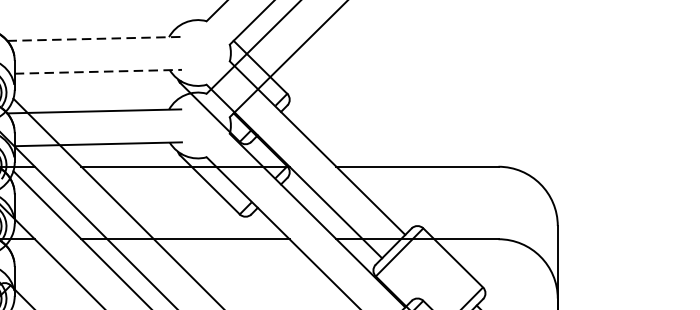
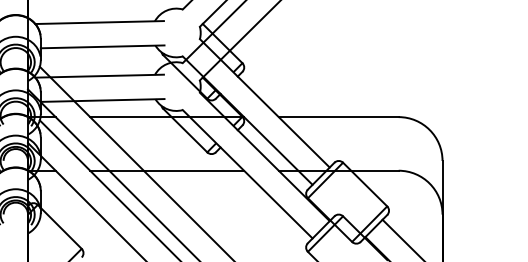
line: (95, 38) -> (100, 22), dashed -> solid
line: (98, 71) -> (102, 46), dashed -> solid

